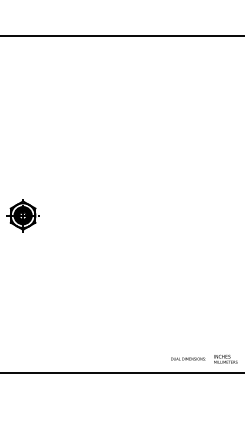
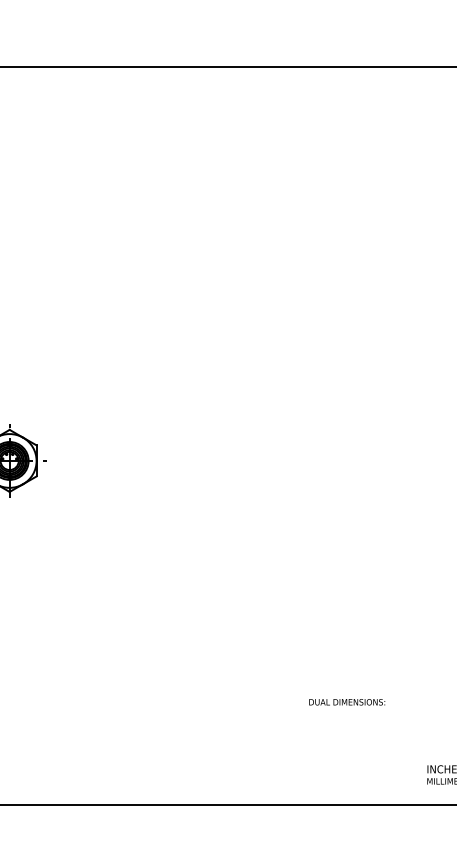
text: (188, 358) -> (347, 701), moved

